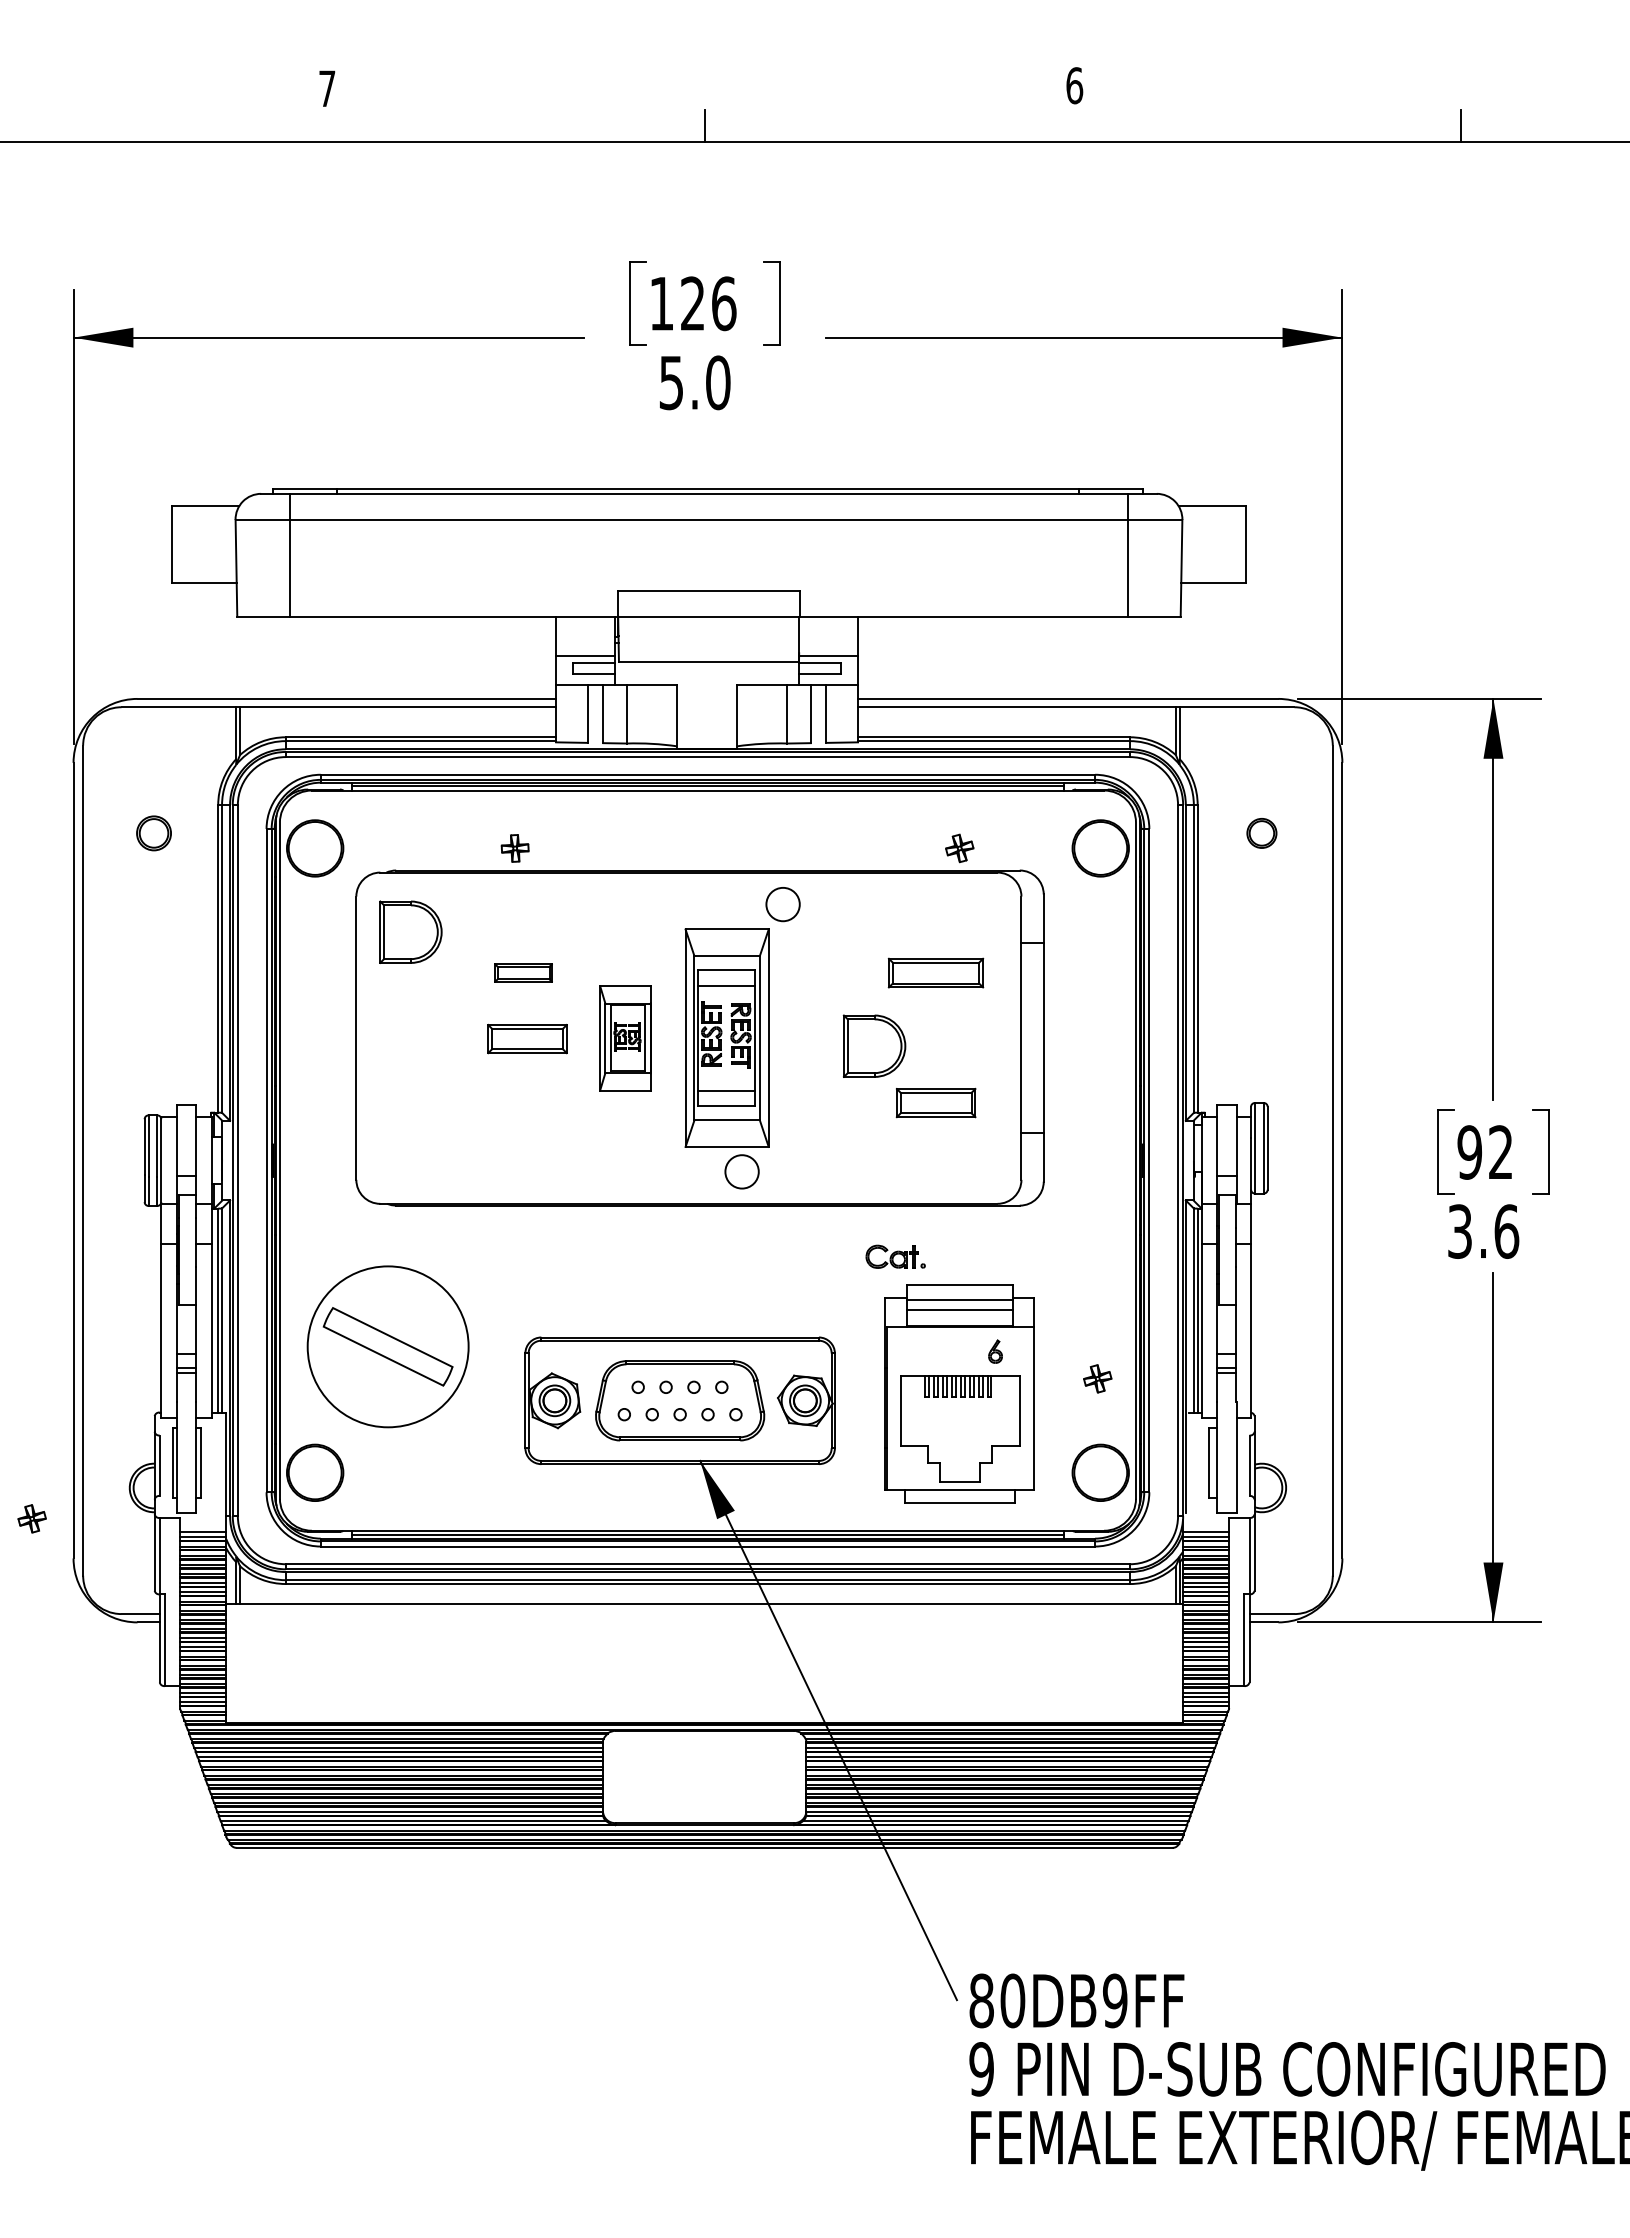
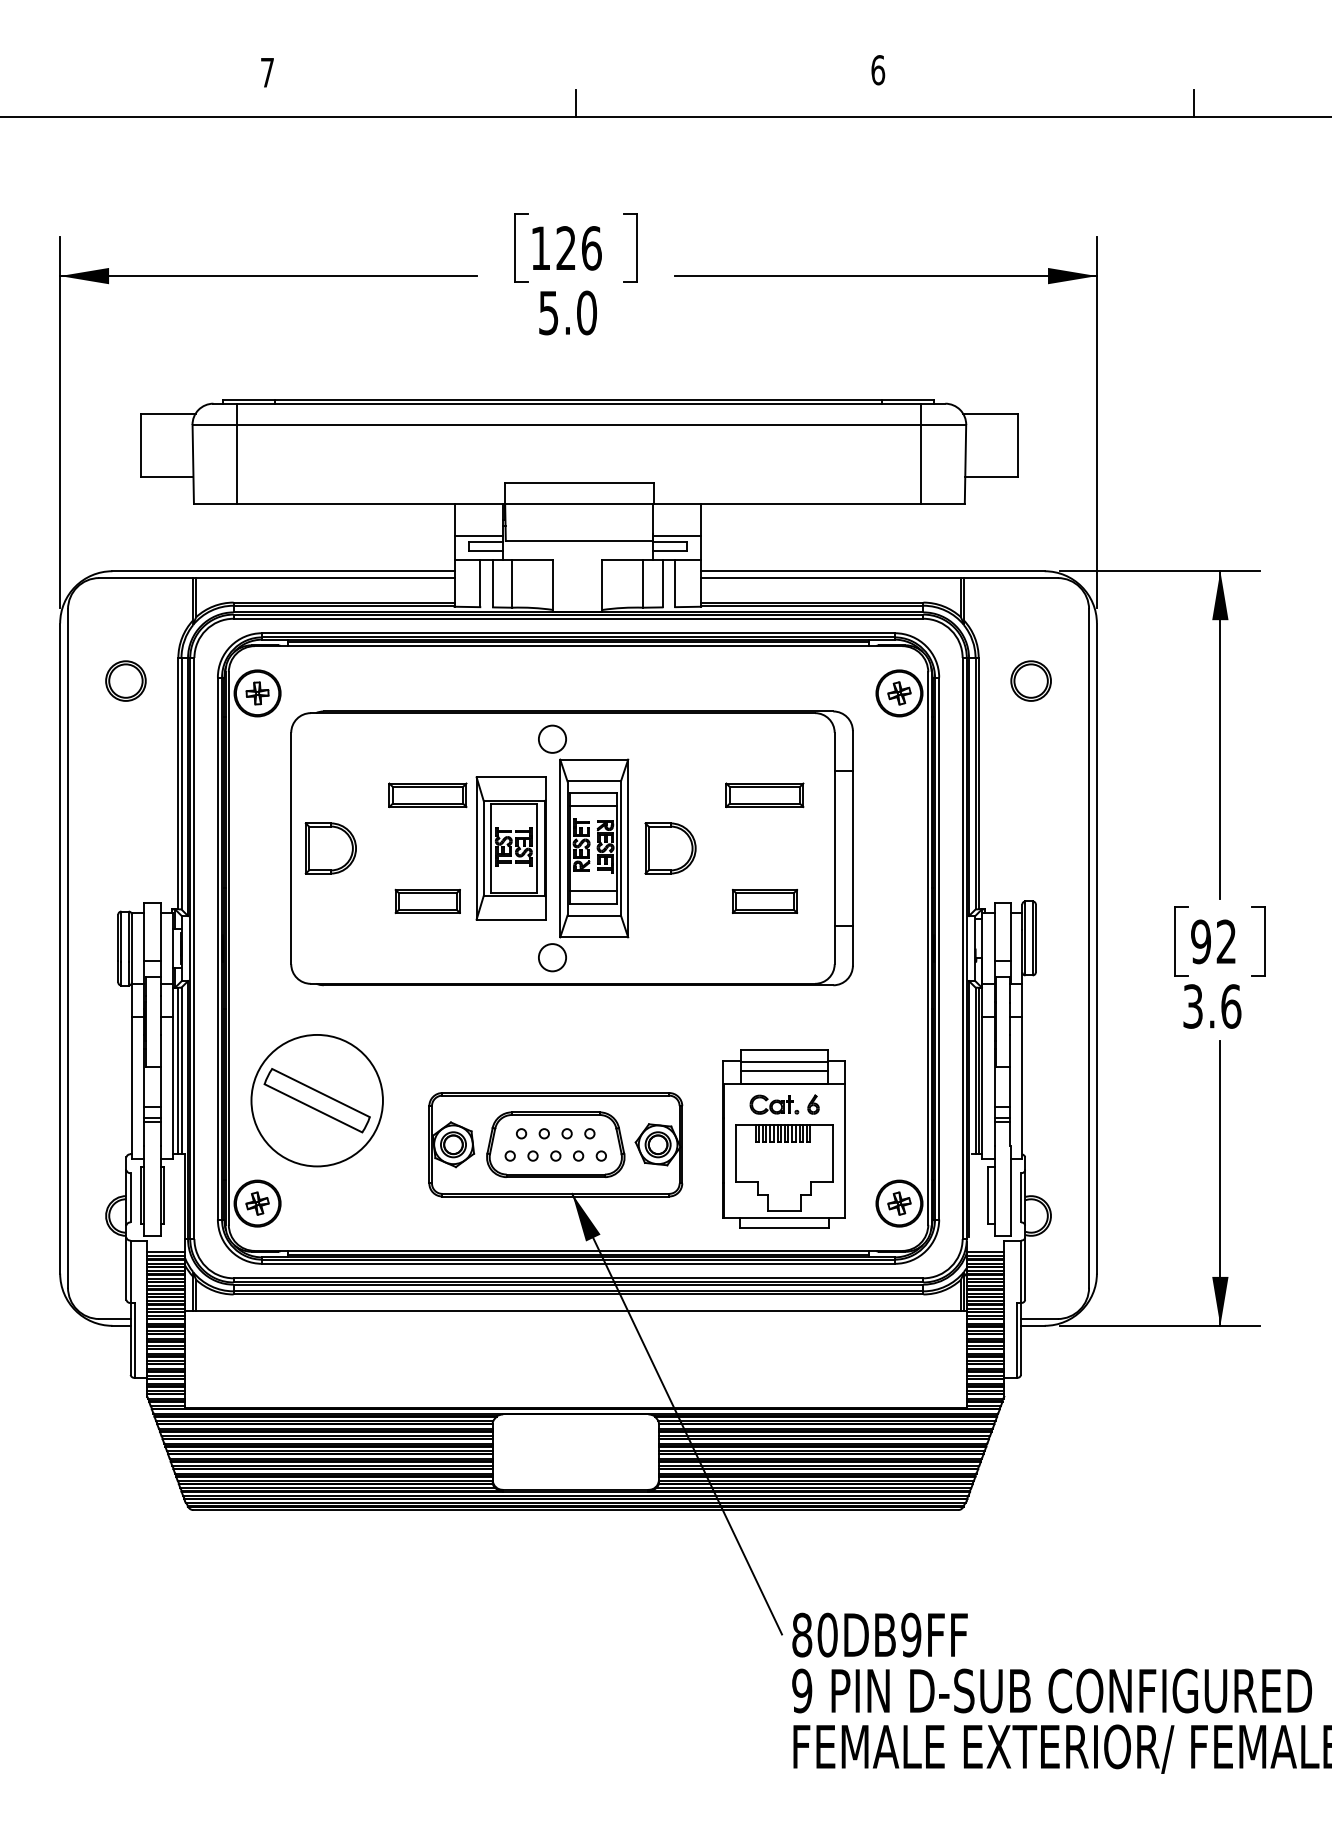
part: (153, 833) -> (125, 681), size x1.43
part: (1261, 833) -> (1030, 681), size x1.67
part: (514, 848) -> (257, 693), moved
part: (959, 848) -> (899, 693), moved
circle: (782, 904) -> (552, 739), moved
part: (410, 931) -> (330, 847), moved
part: (523, 972) -> (427, 794), size x1.67
part: (527, 1038) -> (427, 901), moved
part: (625, 1038) -> (511, 848), size x1.67
part: (874, 1045) -> (670, 847), moved
circle: (741, 1171) -> (552, 957), moved
part: (895, 1256) -> (774, 1104), moved
part: (1097, 1378) -> (899, 1203), moved
part: (31, 1518) -> (257, 1203), moved

